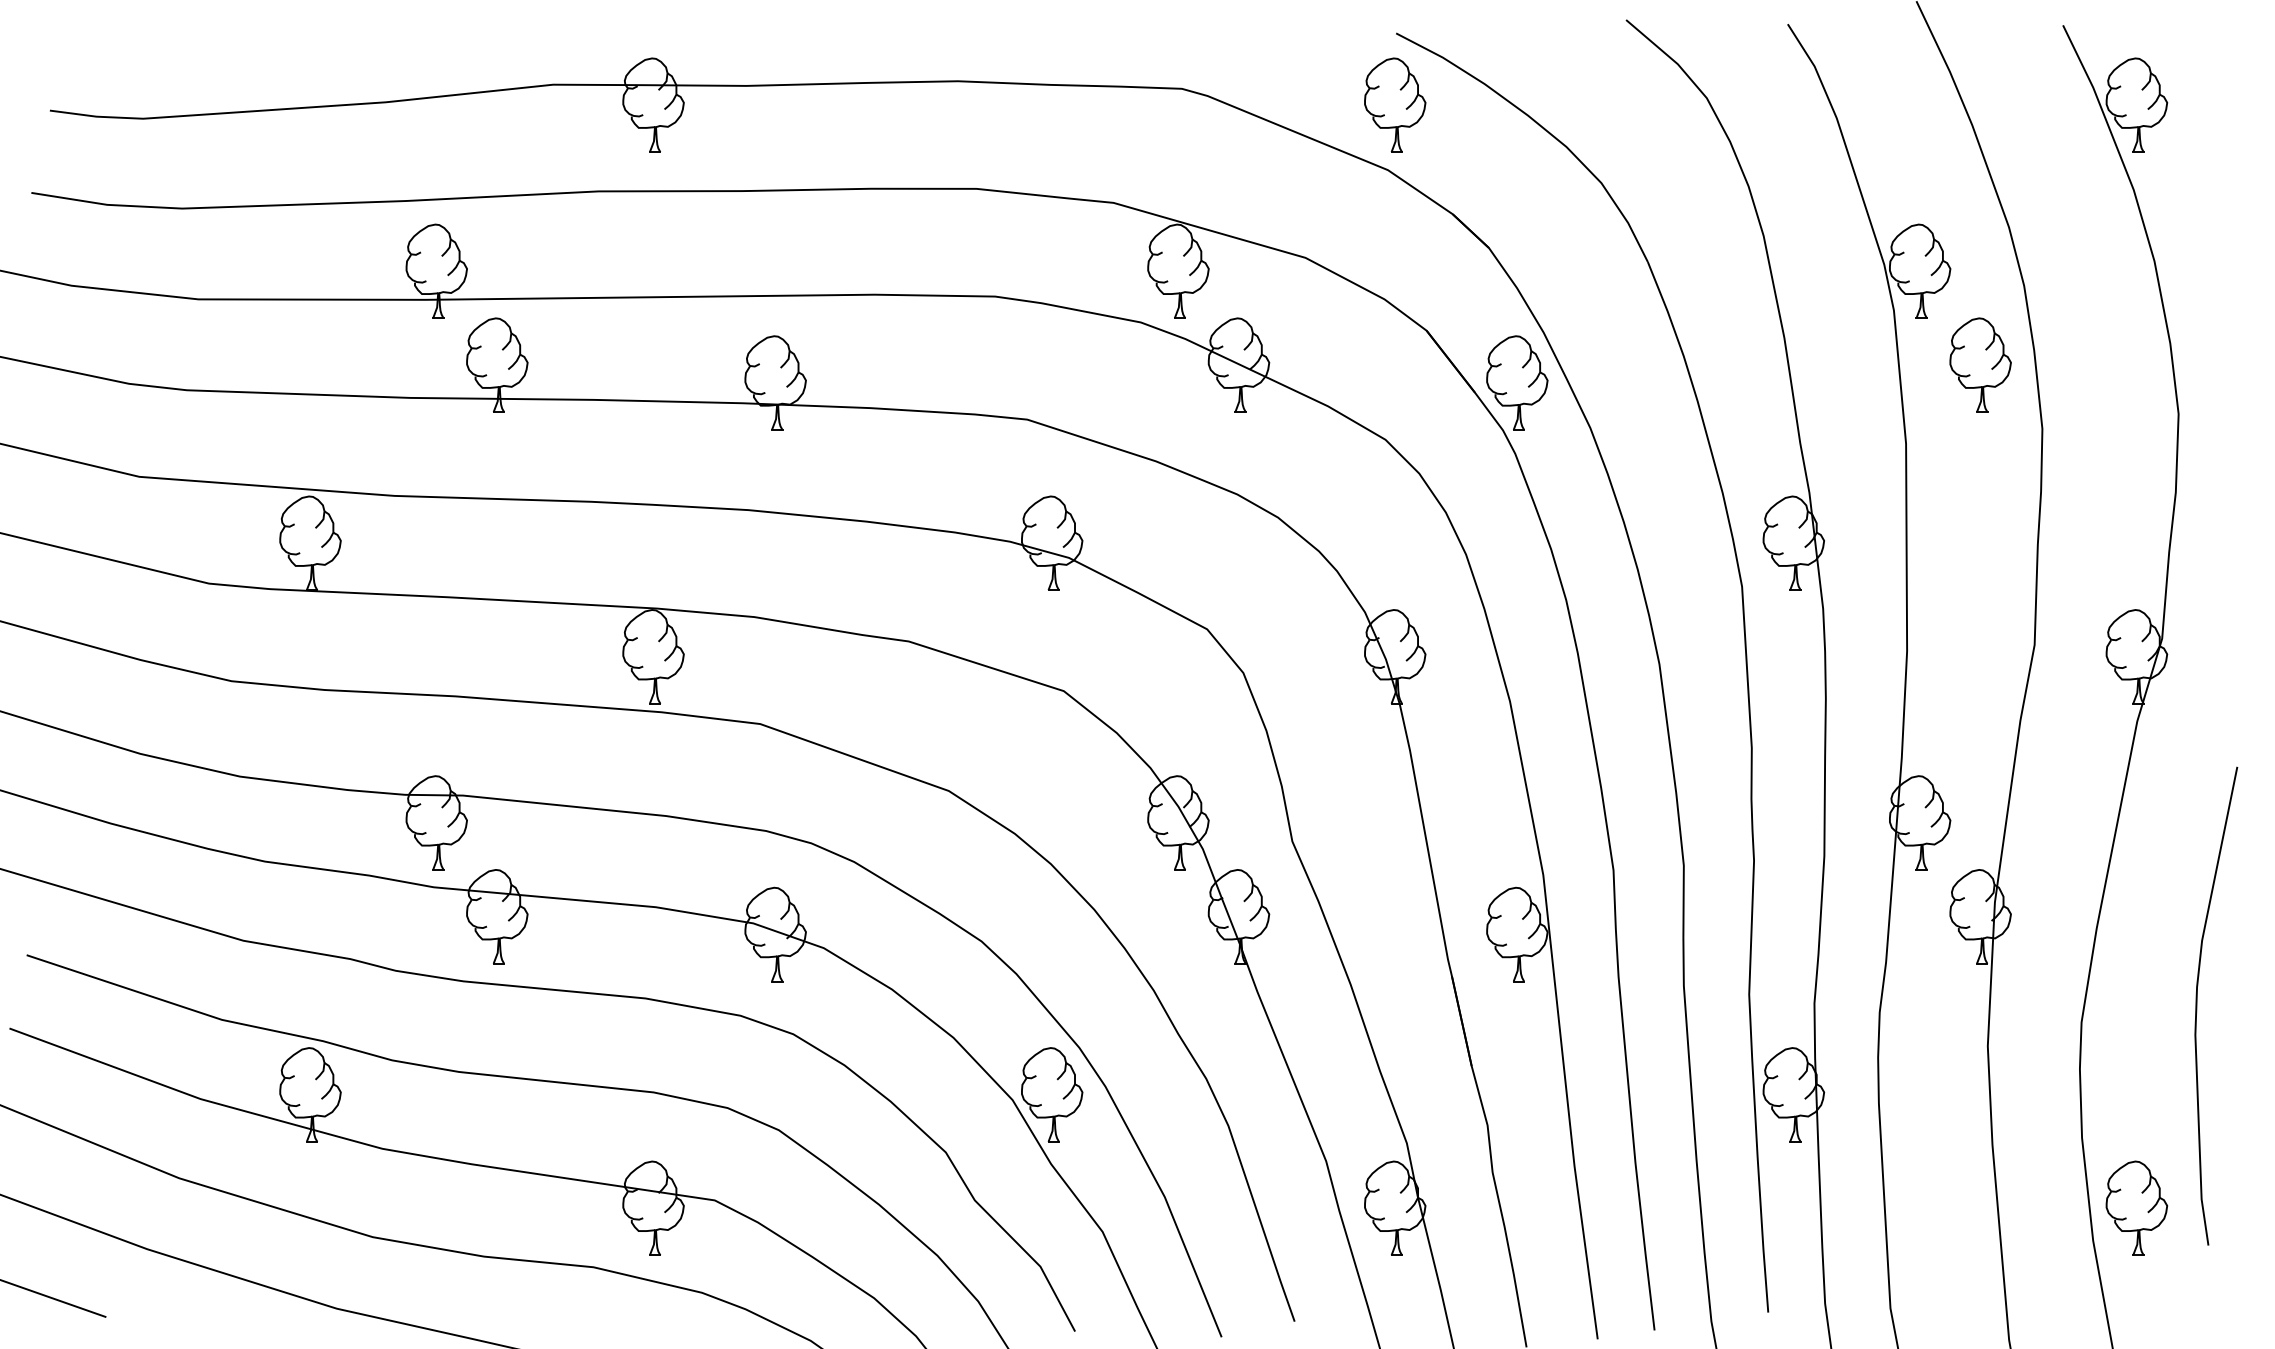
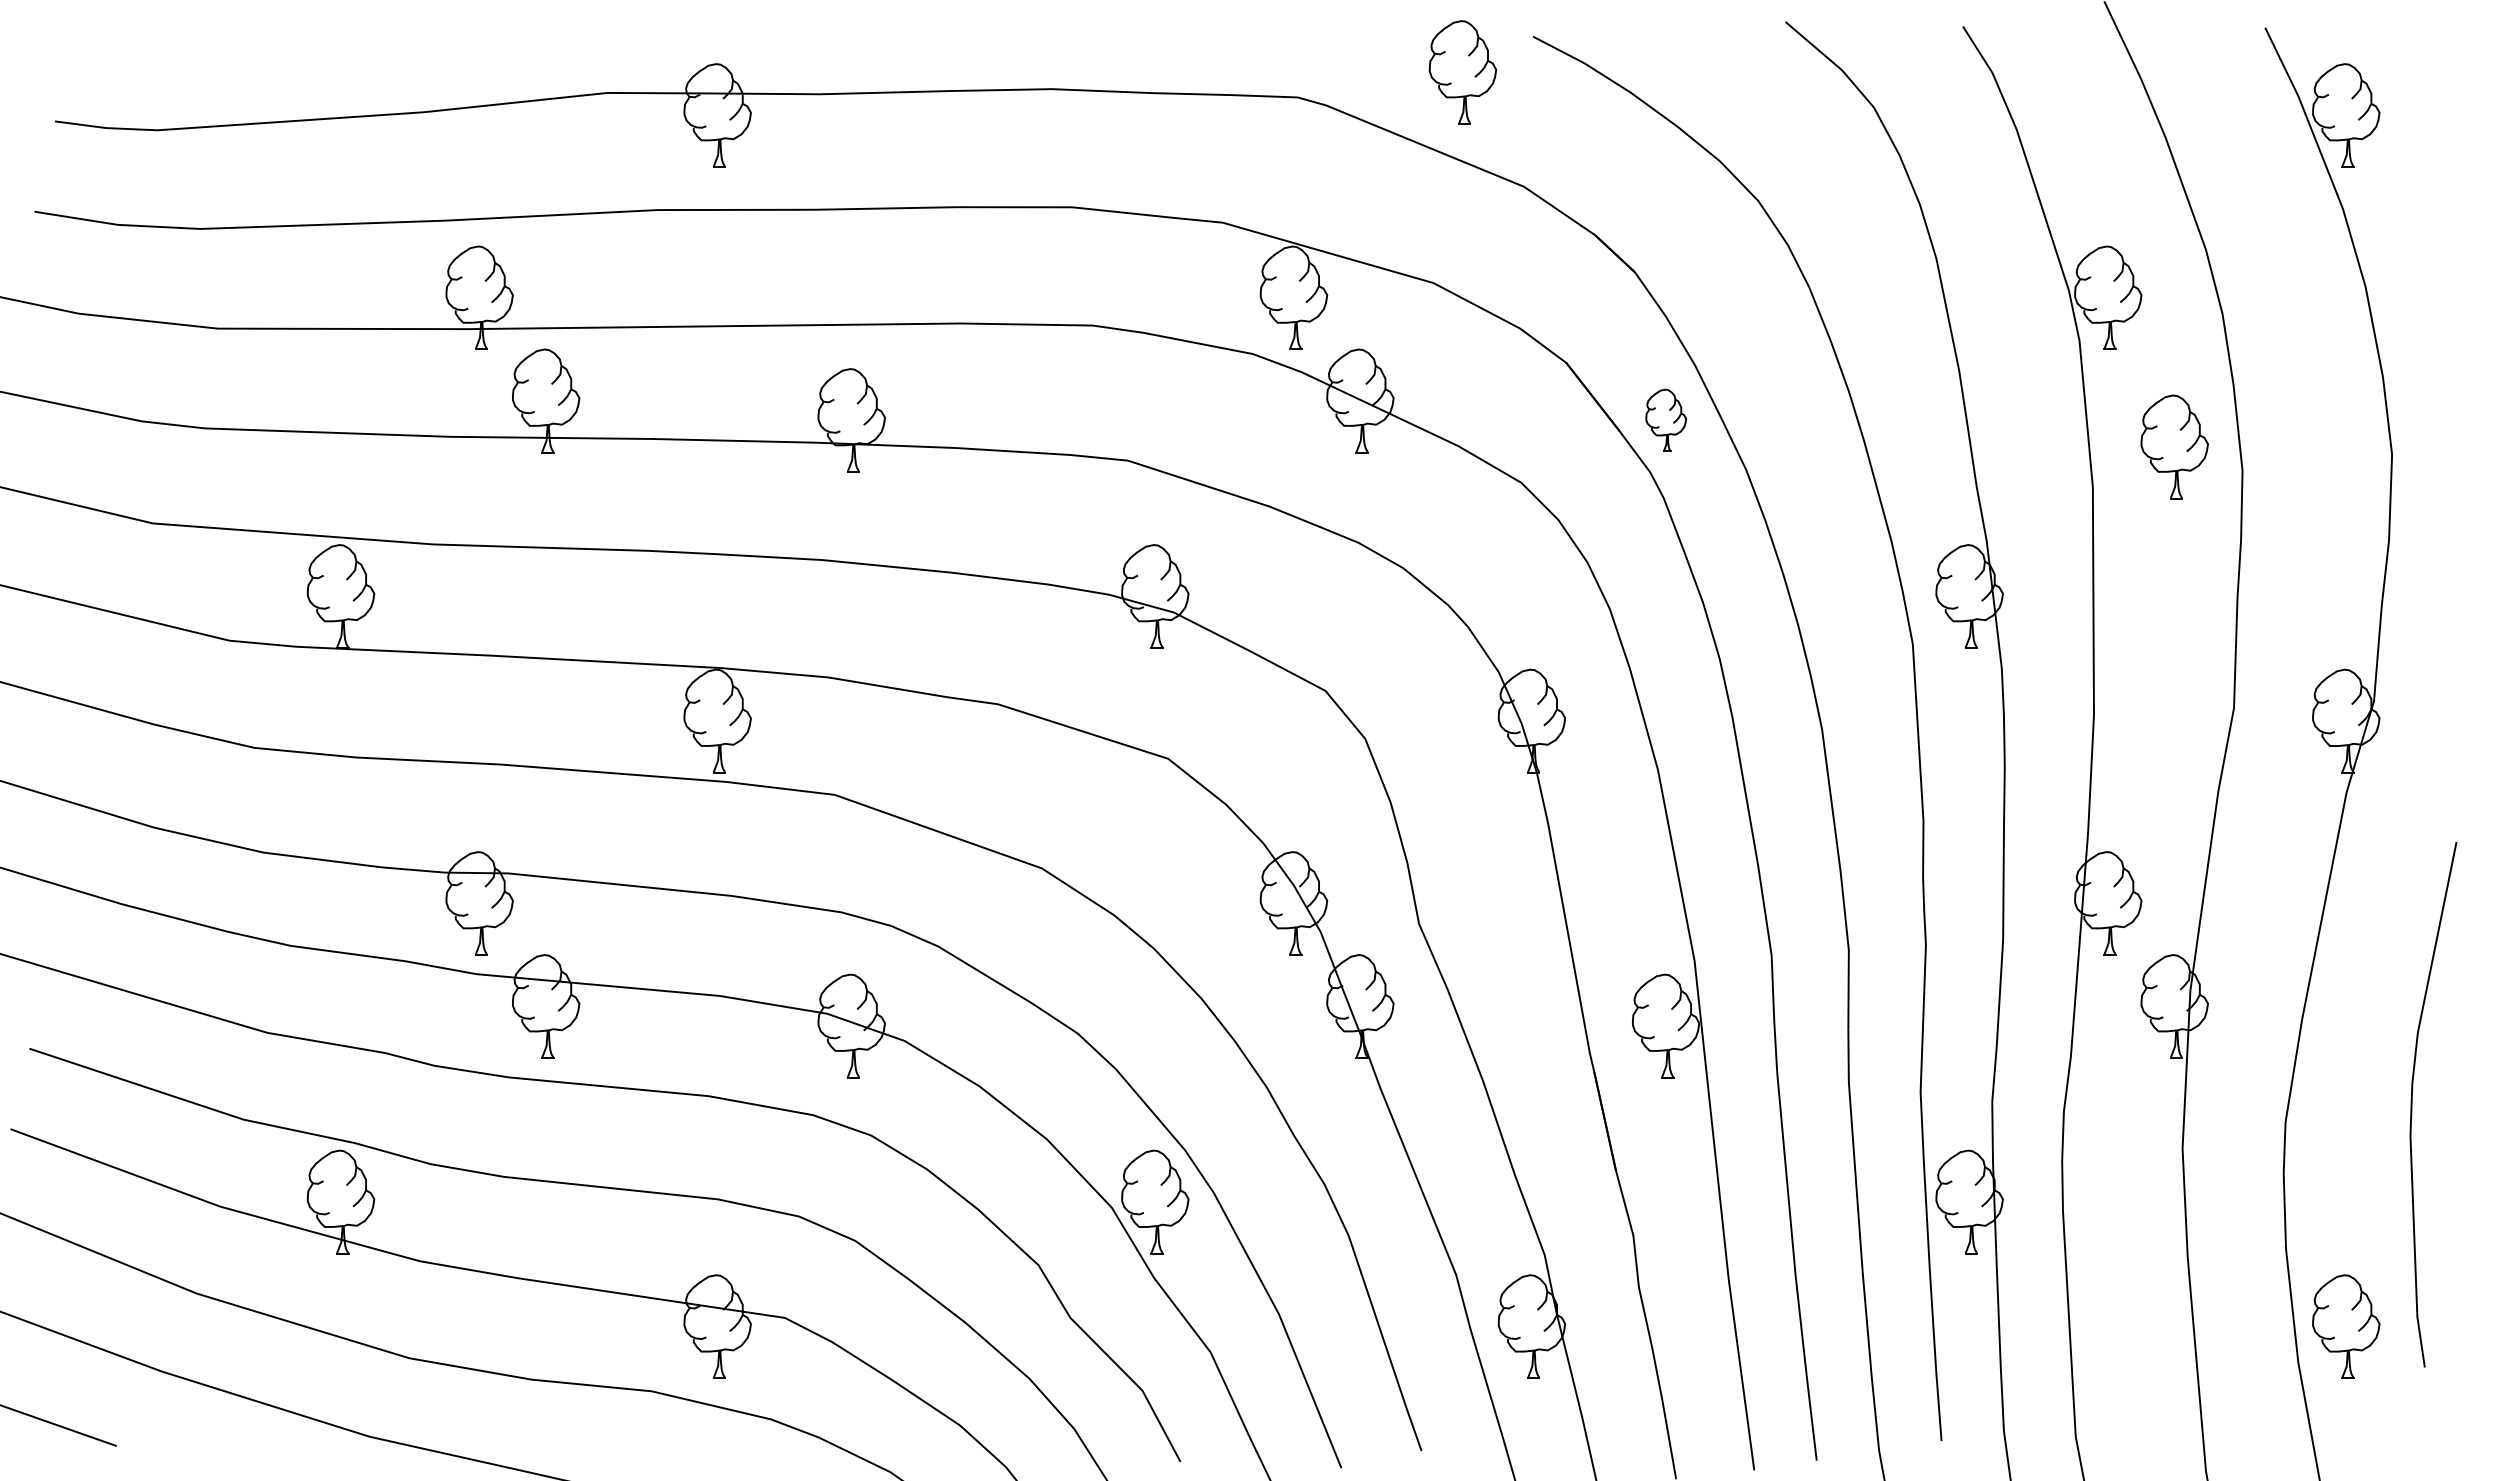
part: (1394, 105) -> (1462, 72), moved
part: (1980, 364) -> (2174, 446), moved
part: (1517, 383) -> (1666, 420), size x0.6

